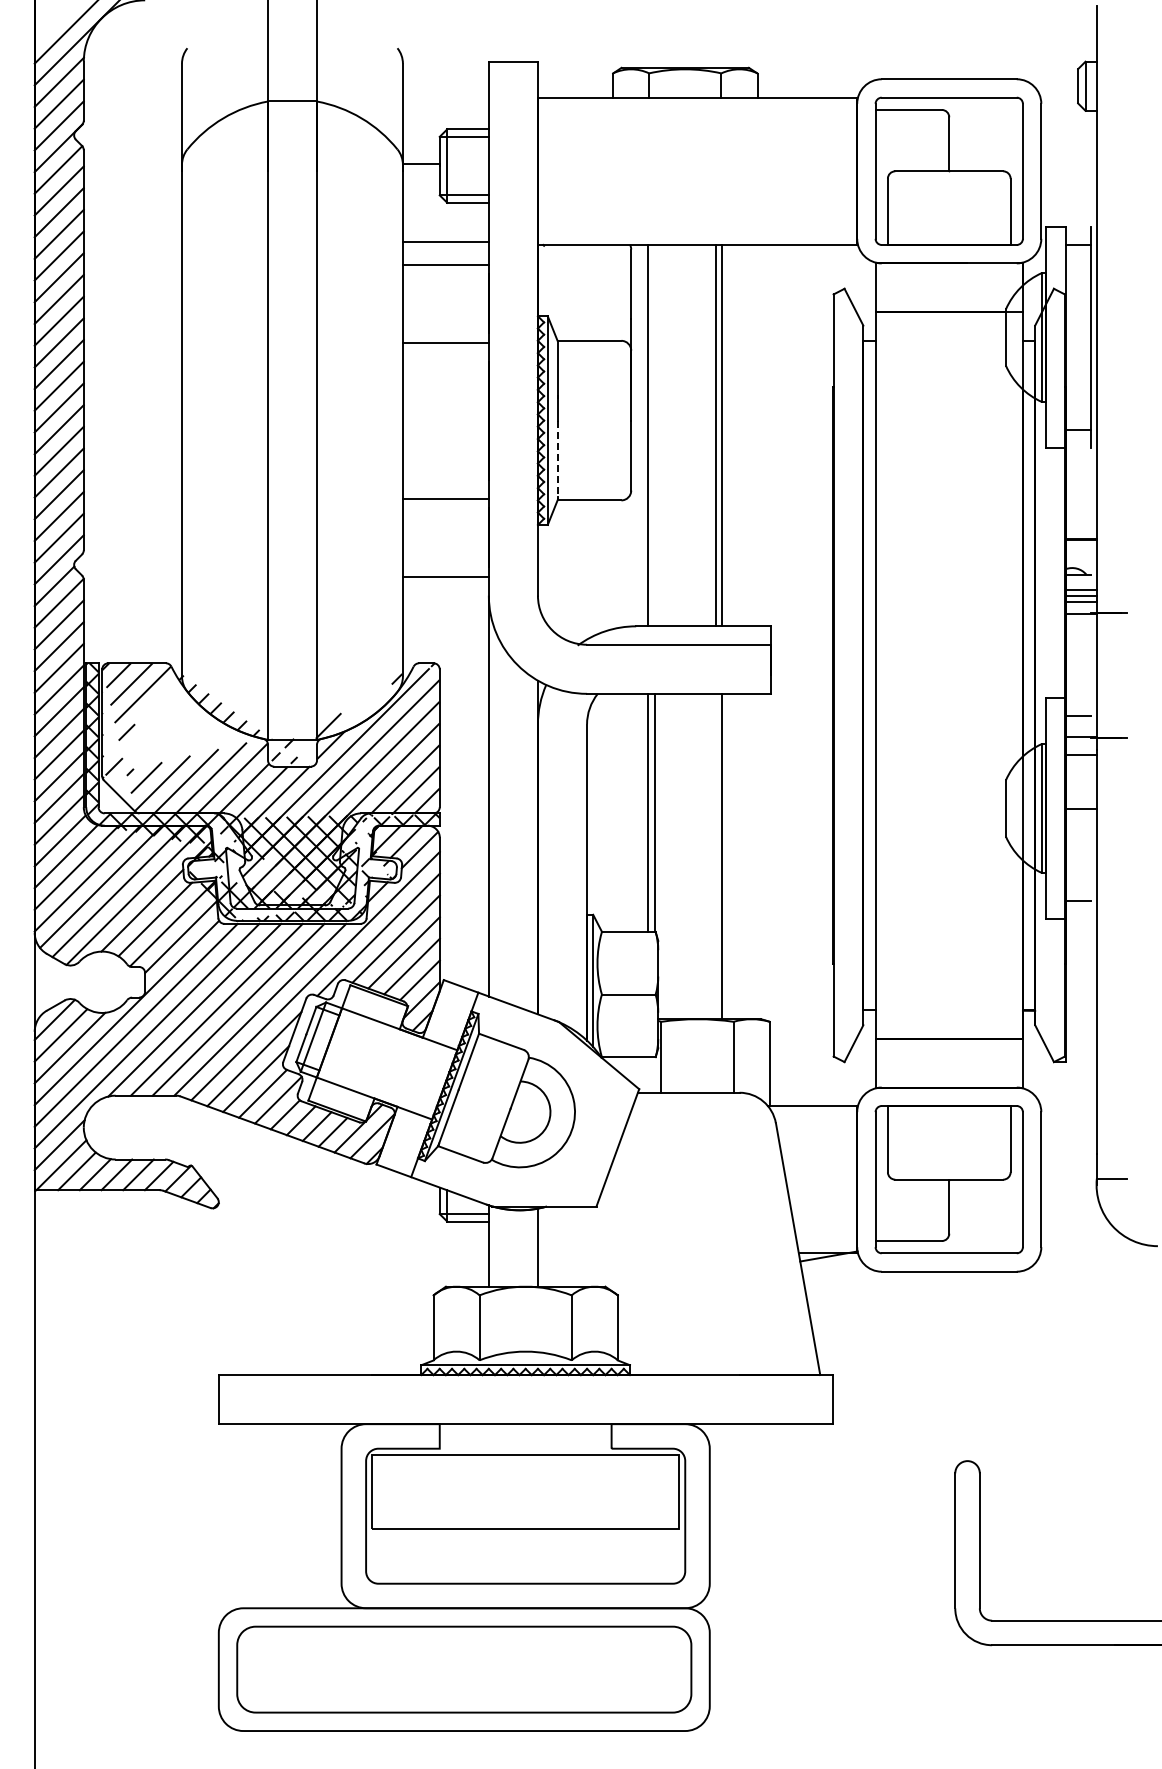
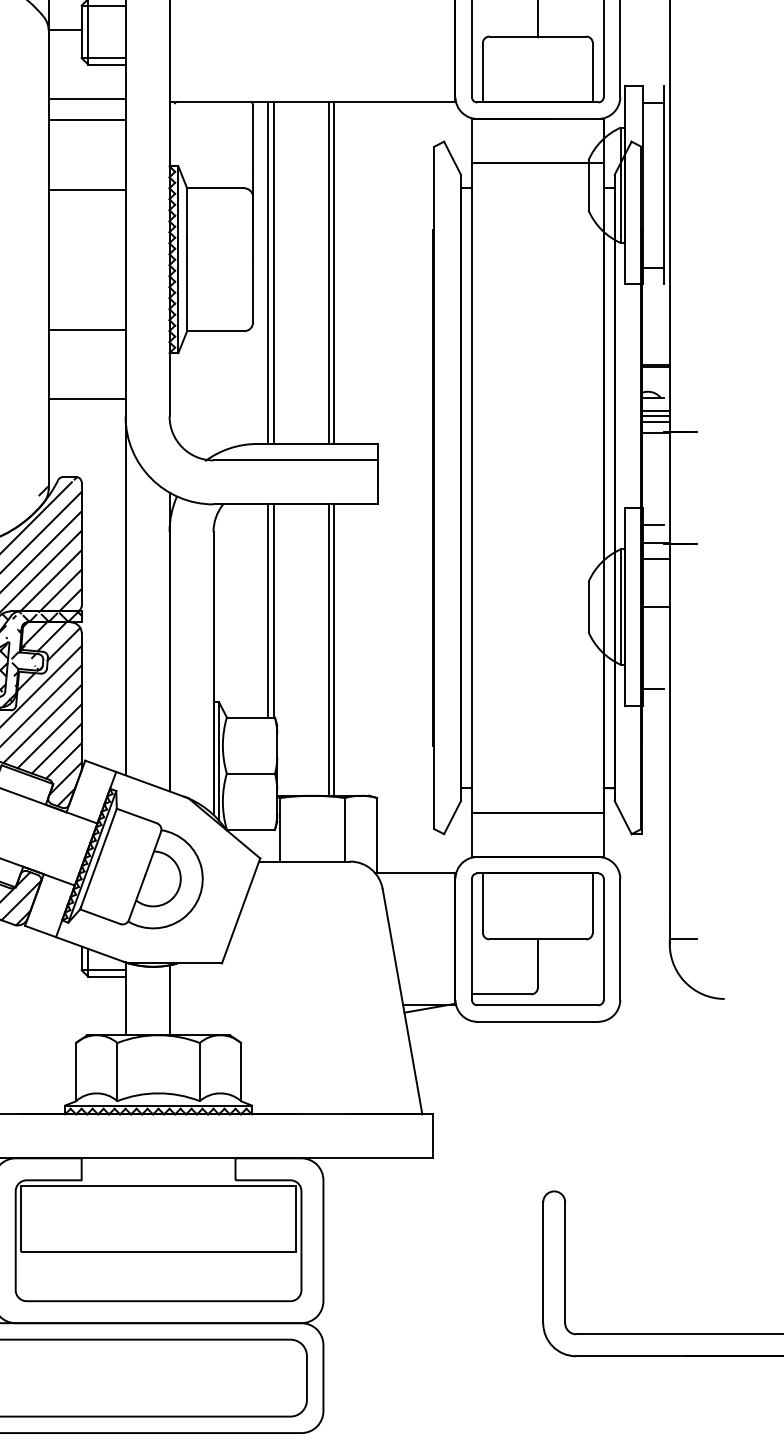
line: (654, 435) -> (273, 273), added
line: (557, 460) -> (187, 295), dashed -> solid
line: (715, 856) -> (328, 650), added

